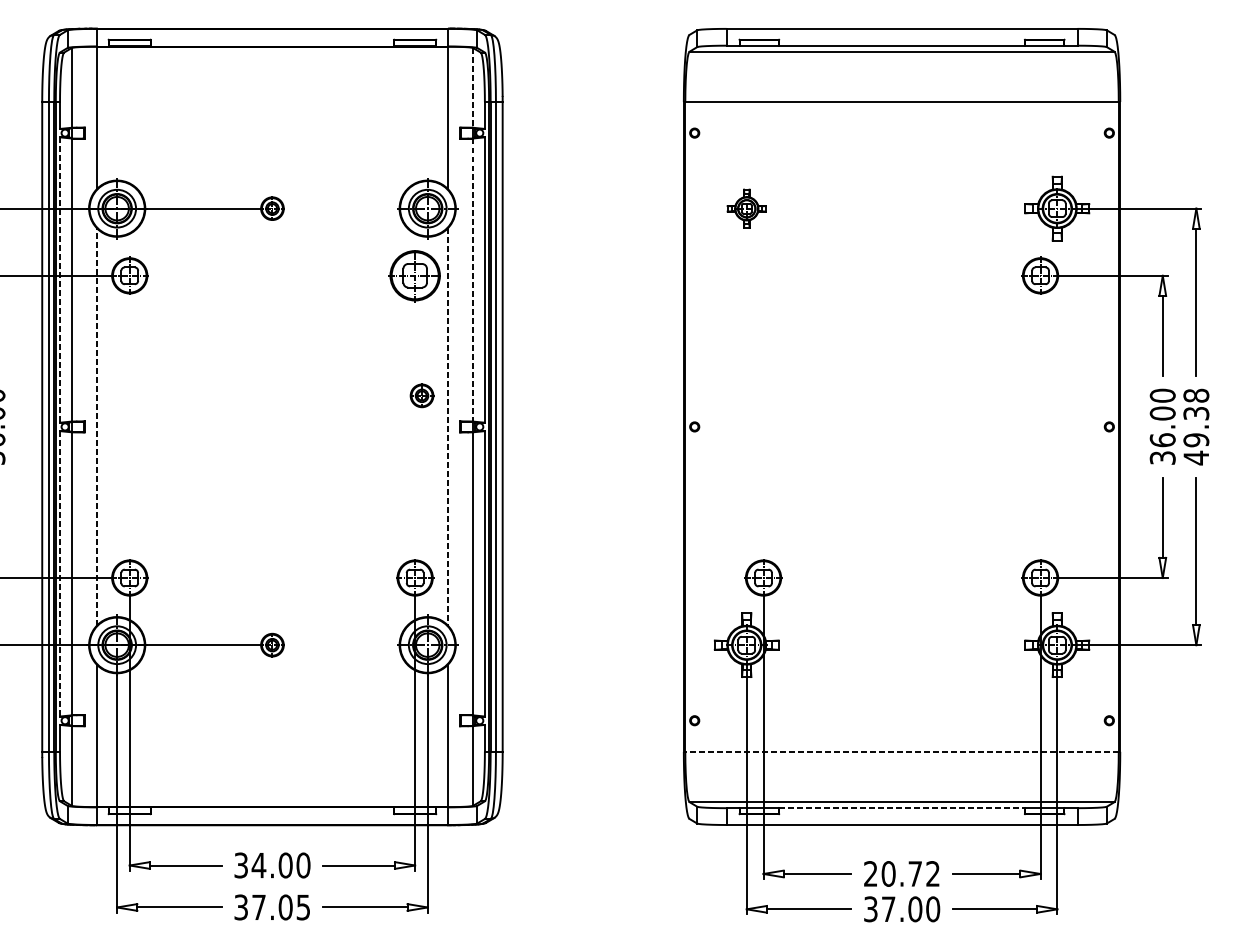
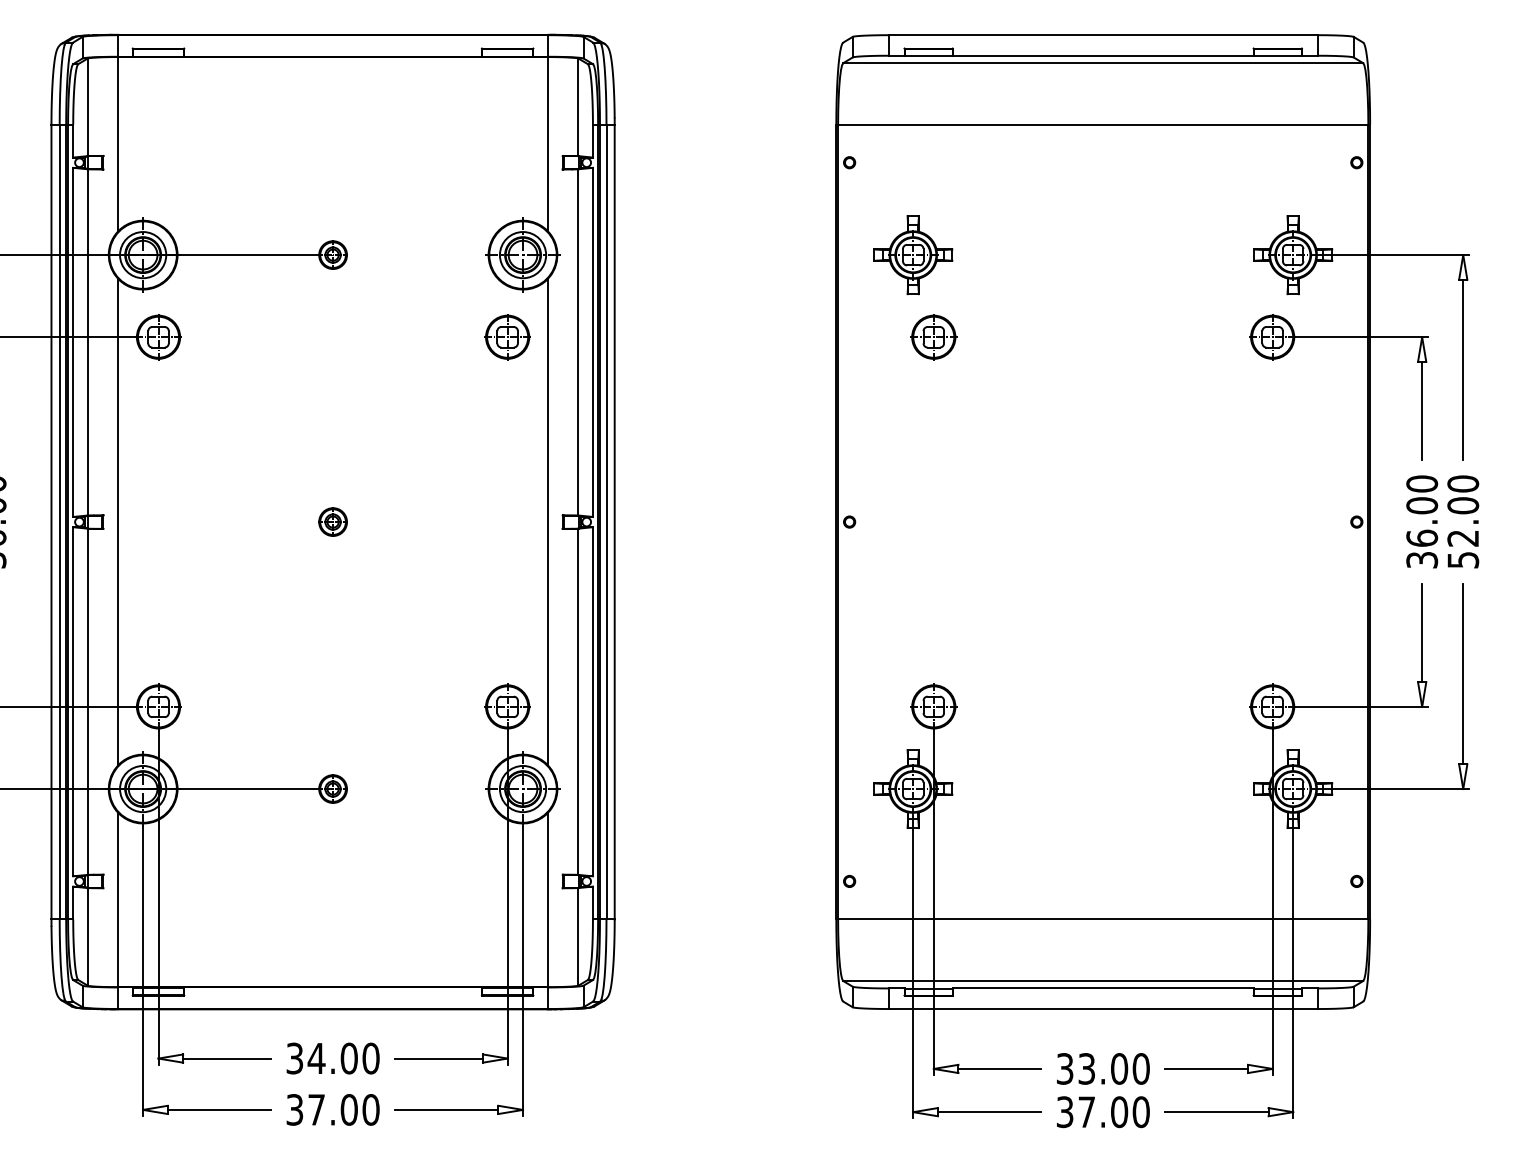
line: (473, 88) -> (578, 107), dashed -> solid
part: (746, 208) -> (913, 255), size x1.67
part: (415, 276) -> (507, 337), size x0.71
part: (763, 276) -> (933, 337), added
line: (60, 280) -> (73, 342), dashed -> solid
line: (473, 280) -> (578, 342), dashed -> solid
part: (421, 395) -> (332, 521), moved
line: (97, 427) -> (118, 522), dashed -> solid
line: (447, 427) -> (547, 522), dashed -> solid
text: (1196, 427) -> (1463, 522), 49.38 -> 52.00
line: (60, 573) -> (73, 701), dashed -> solid
line: (901, 751) -> (1102, 919), dashed -> solid
line: (902, 808) -> (1103, 988), dashed -> solid
text: (901, 873) -> (1102, 1068), 20.72 -> 33.00
text: (303, 907) -> (370, 1109), 37.05 -> 37.00

